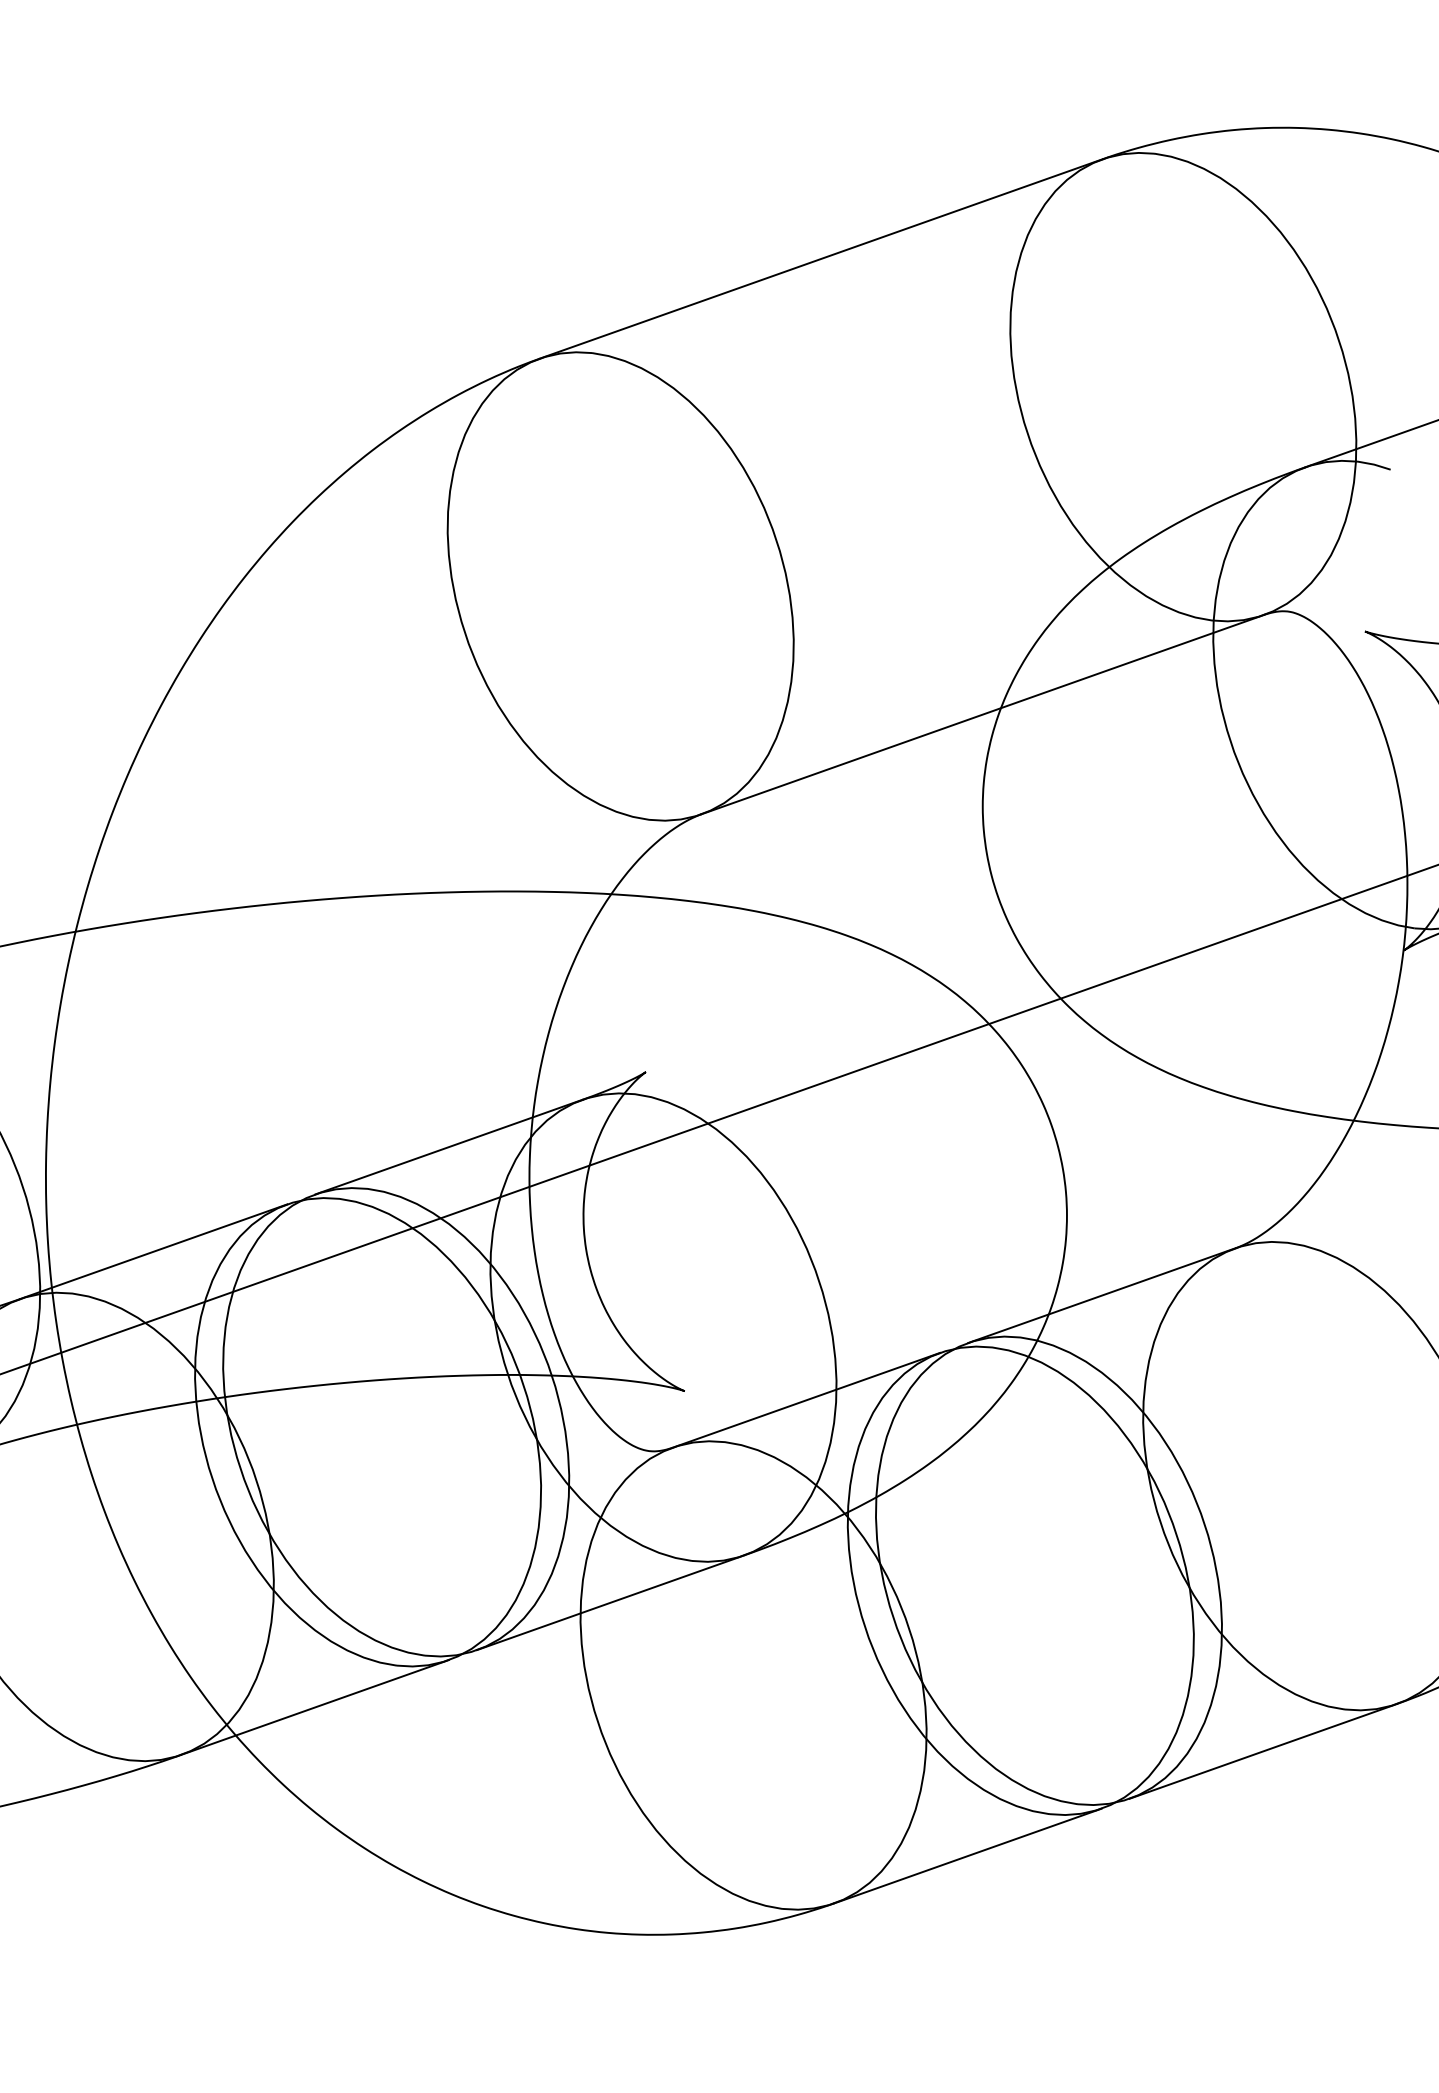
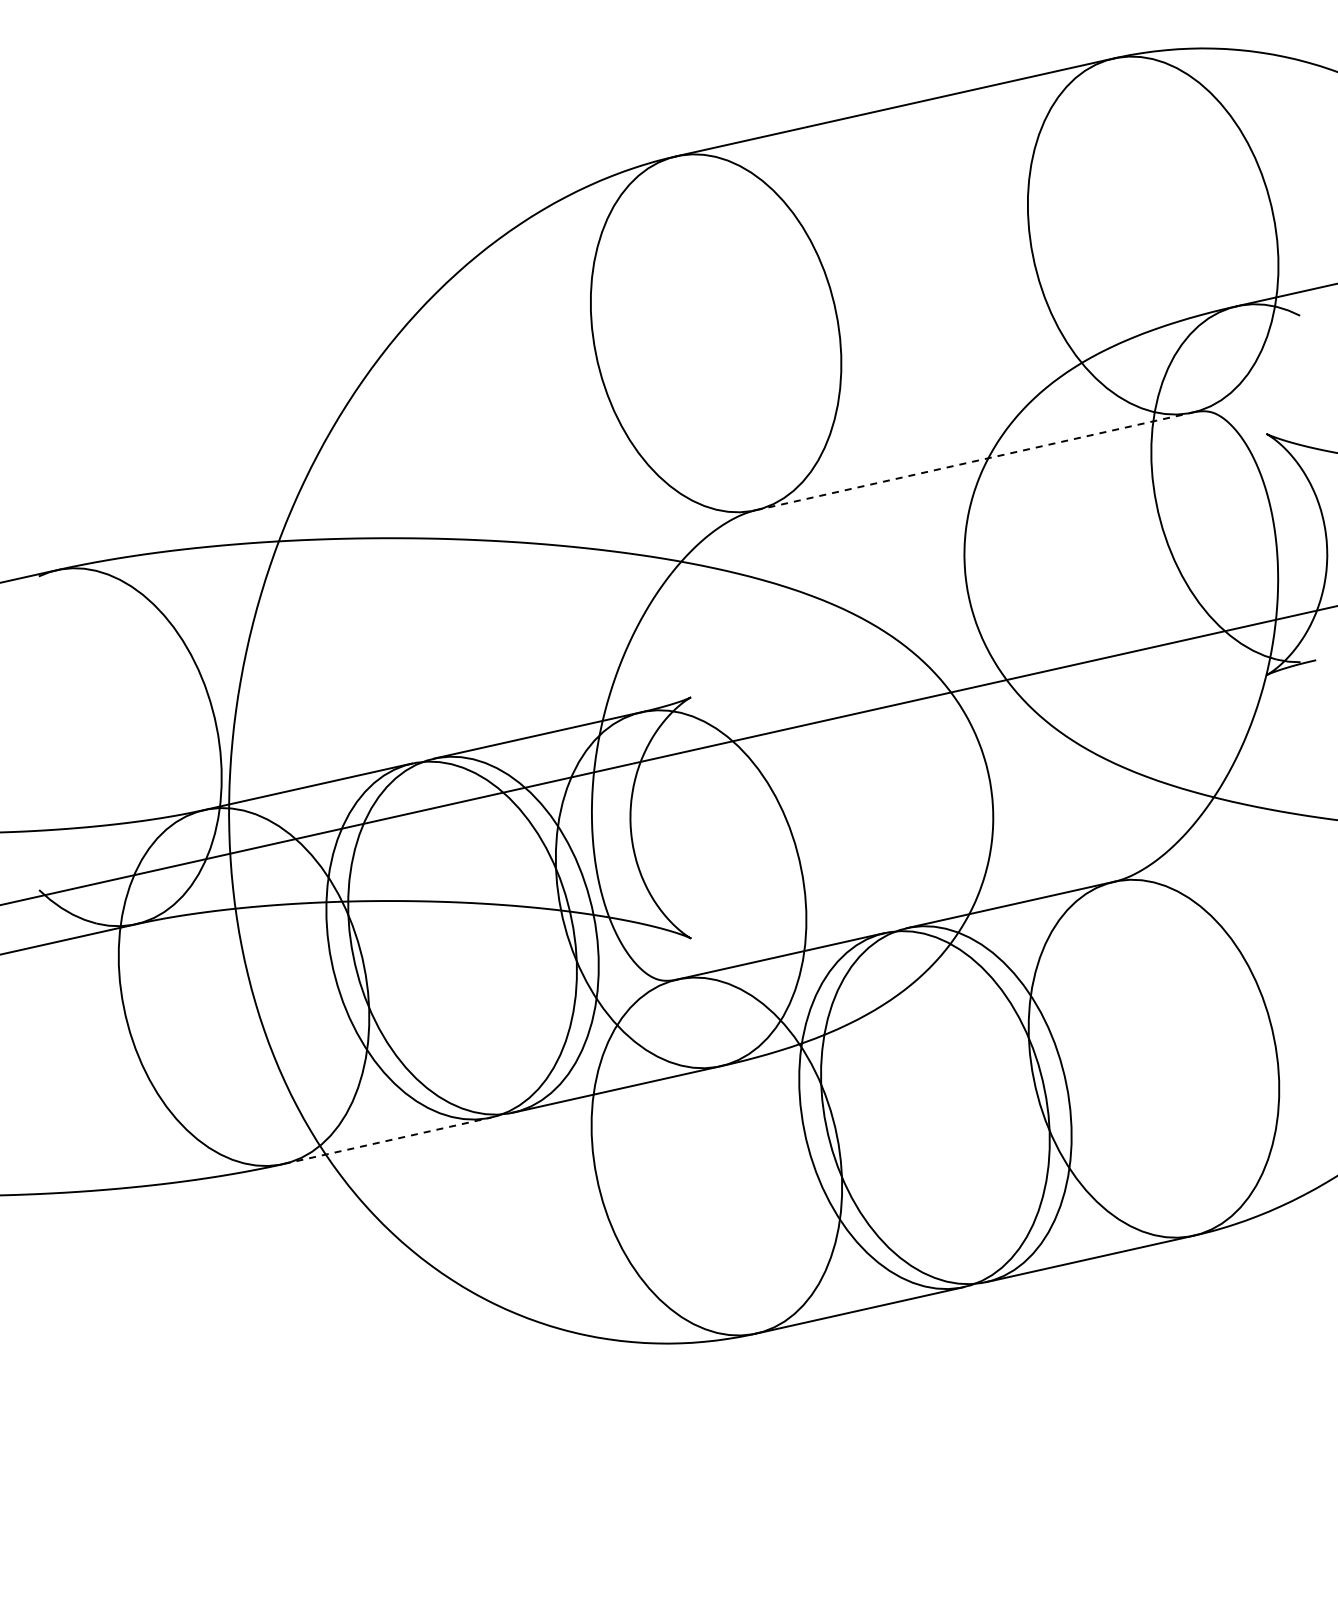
line: (983, 714) -> (974, 461), solid -> dashed
line: (315, 1707) -> (387, 1140), solid -> dashed

